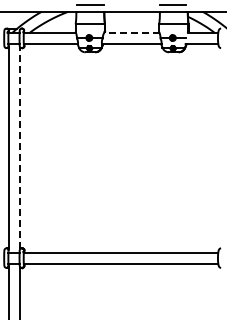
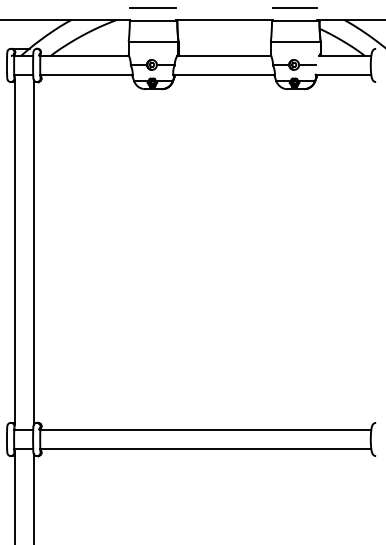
line: (131, 32) -> (223, 55), dashed -> solid
line: (20, 147) -> (34, 251), dashed -> solid

